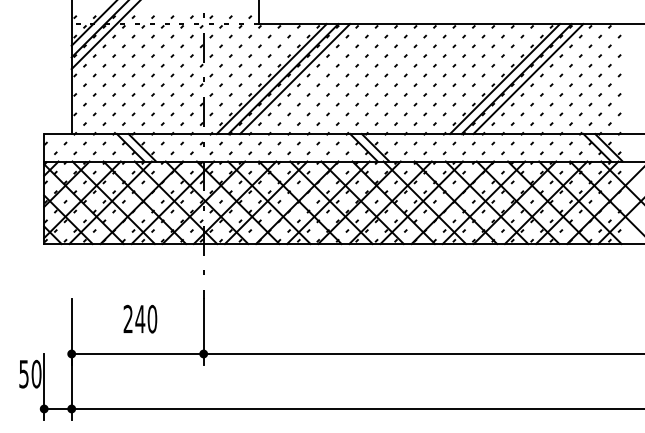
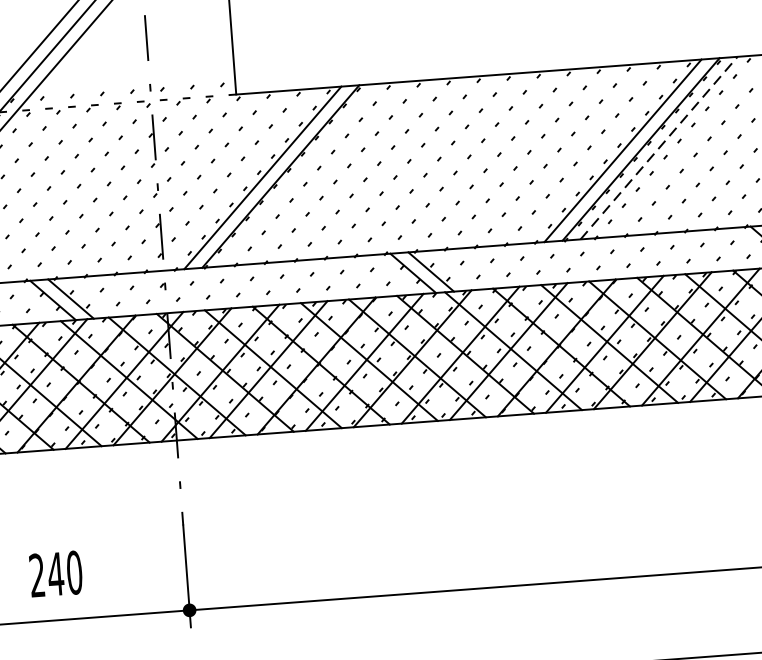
line: (295, 79) -> (299, 175), removed
line: (528, 79) -> (659, 148), solid -> dashed
text: (140, 318) -> (56, 573), moved

